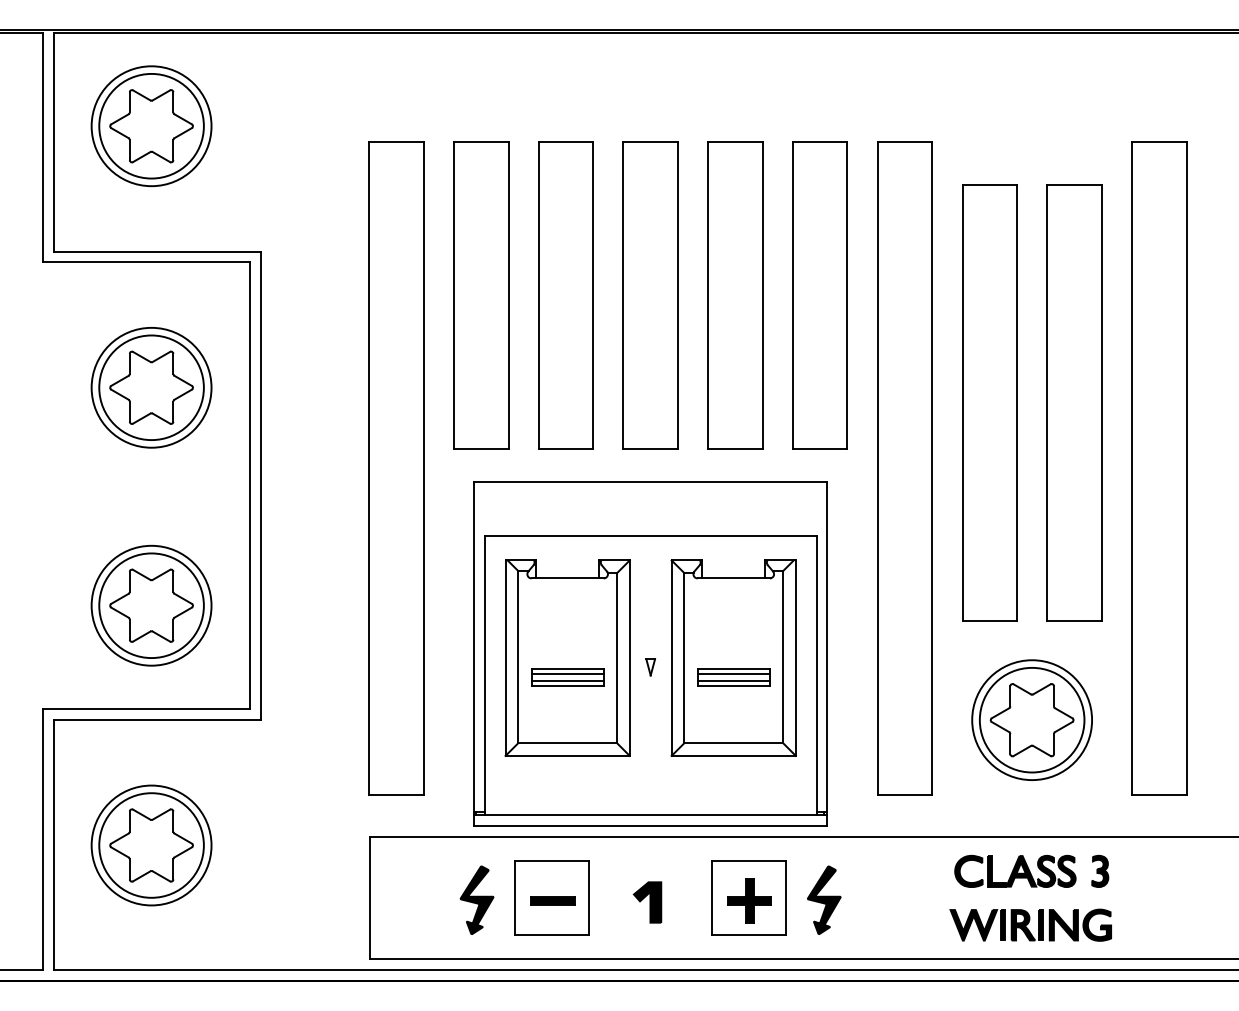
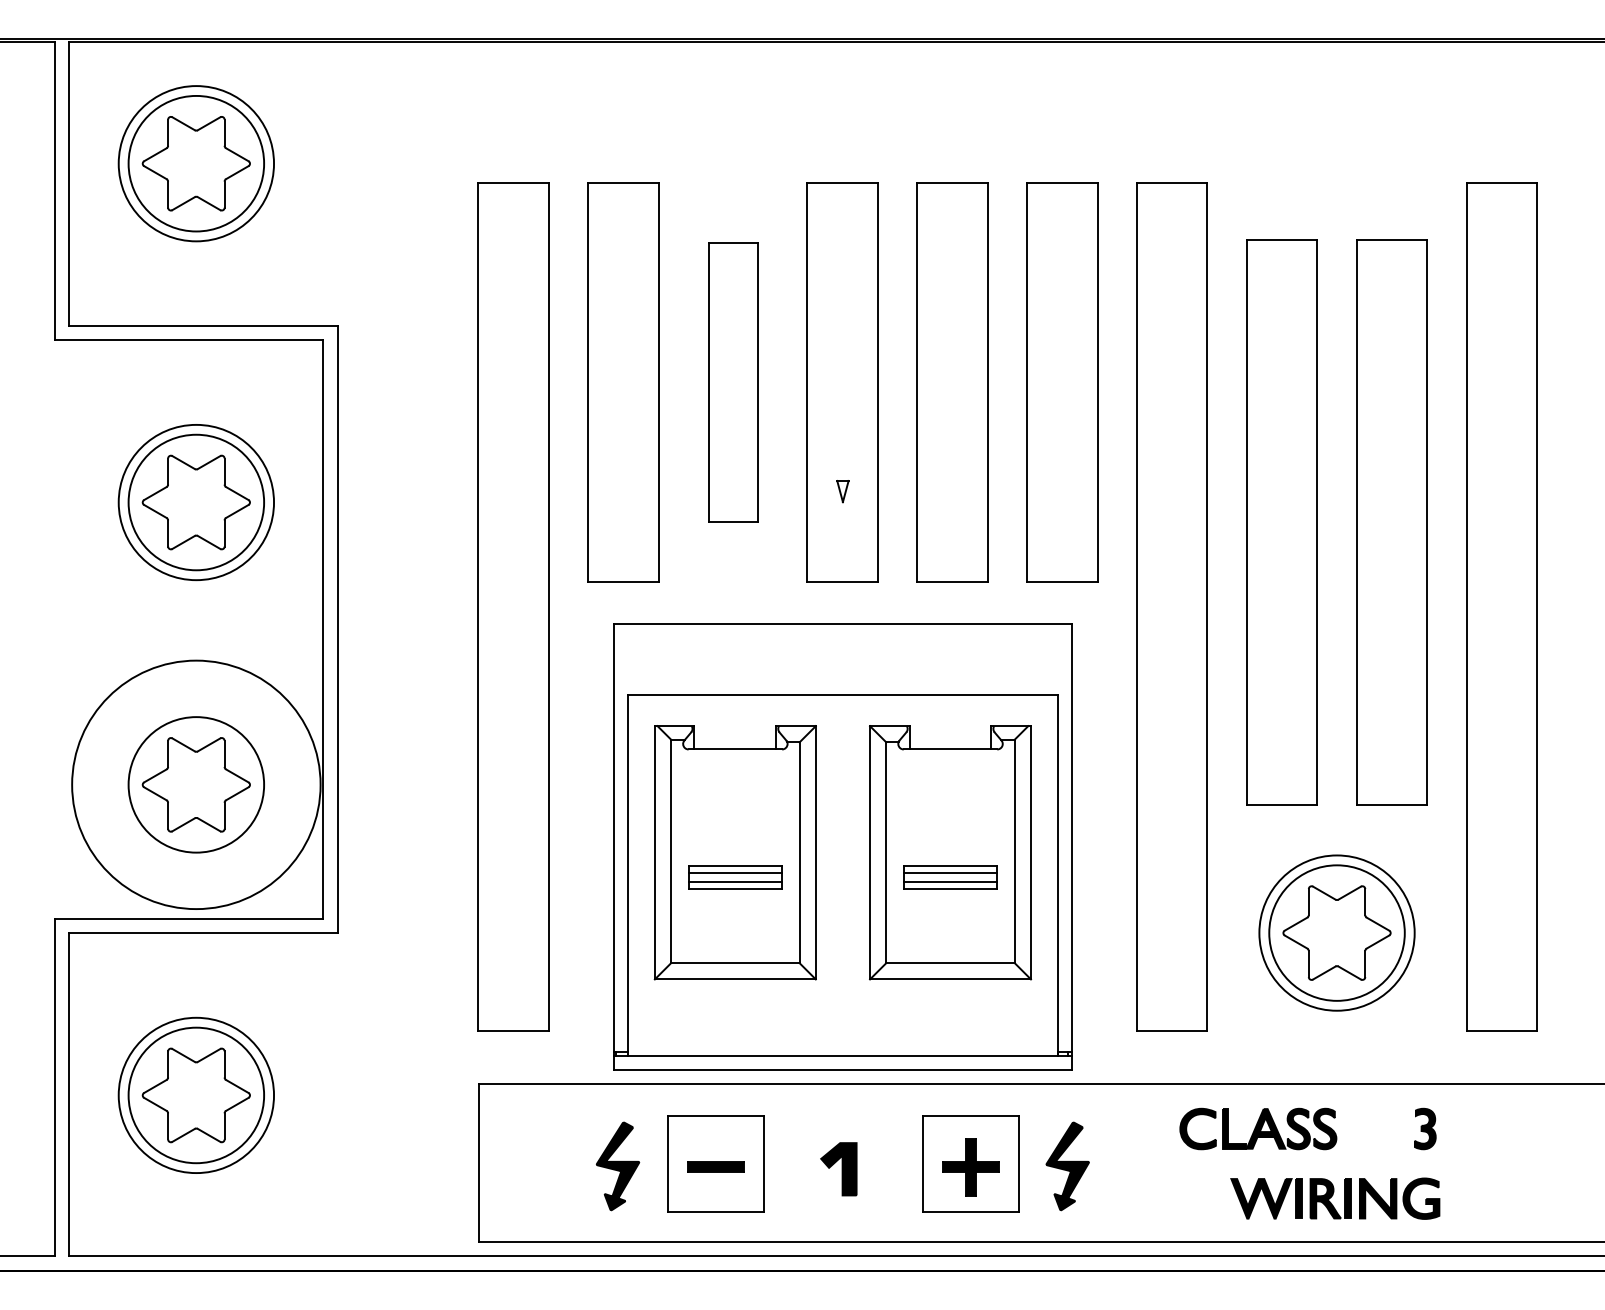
part: (565, 295) -> (732, 382), size x0.7
circle: (151, 605) -> (196, 784), size x1.6
part: (650, 667) -> (842, 491), moved
part: (1015, 870) -> (1258, 1127), moved

